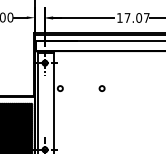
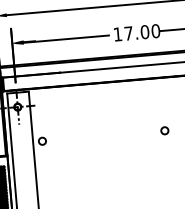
text: (146, 17) -> (155, 30), 17.07 -> 17.00
circle: (101, 88) -> (163, 130), moved

